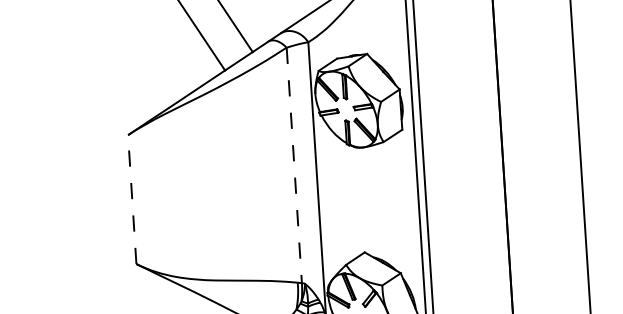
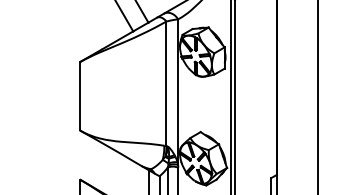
line: (294, 166) -> (166, 84), dashed -> solid
line: (131, 198) -> (79, 95), dashed -> solid

